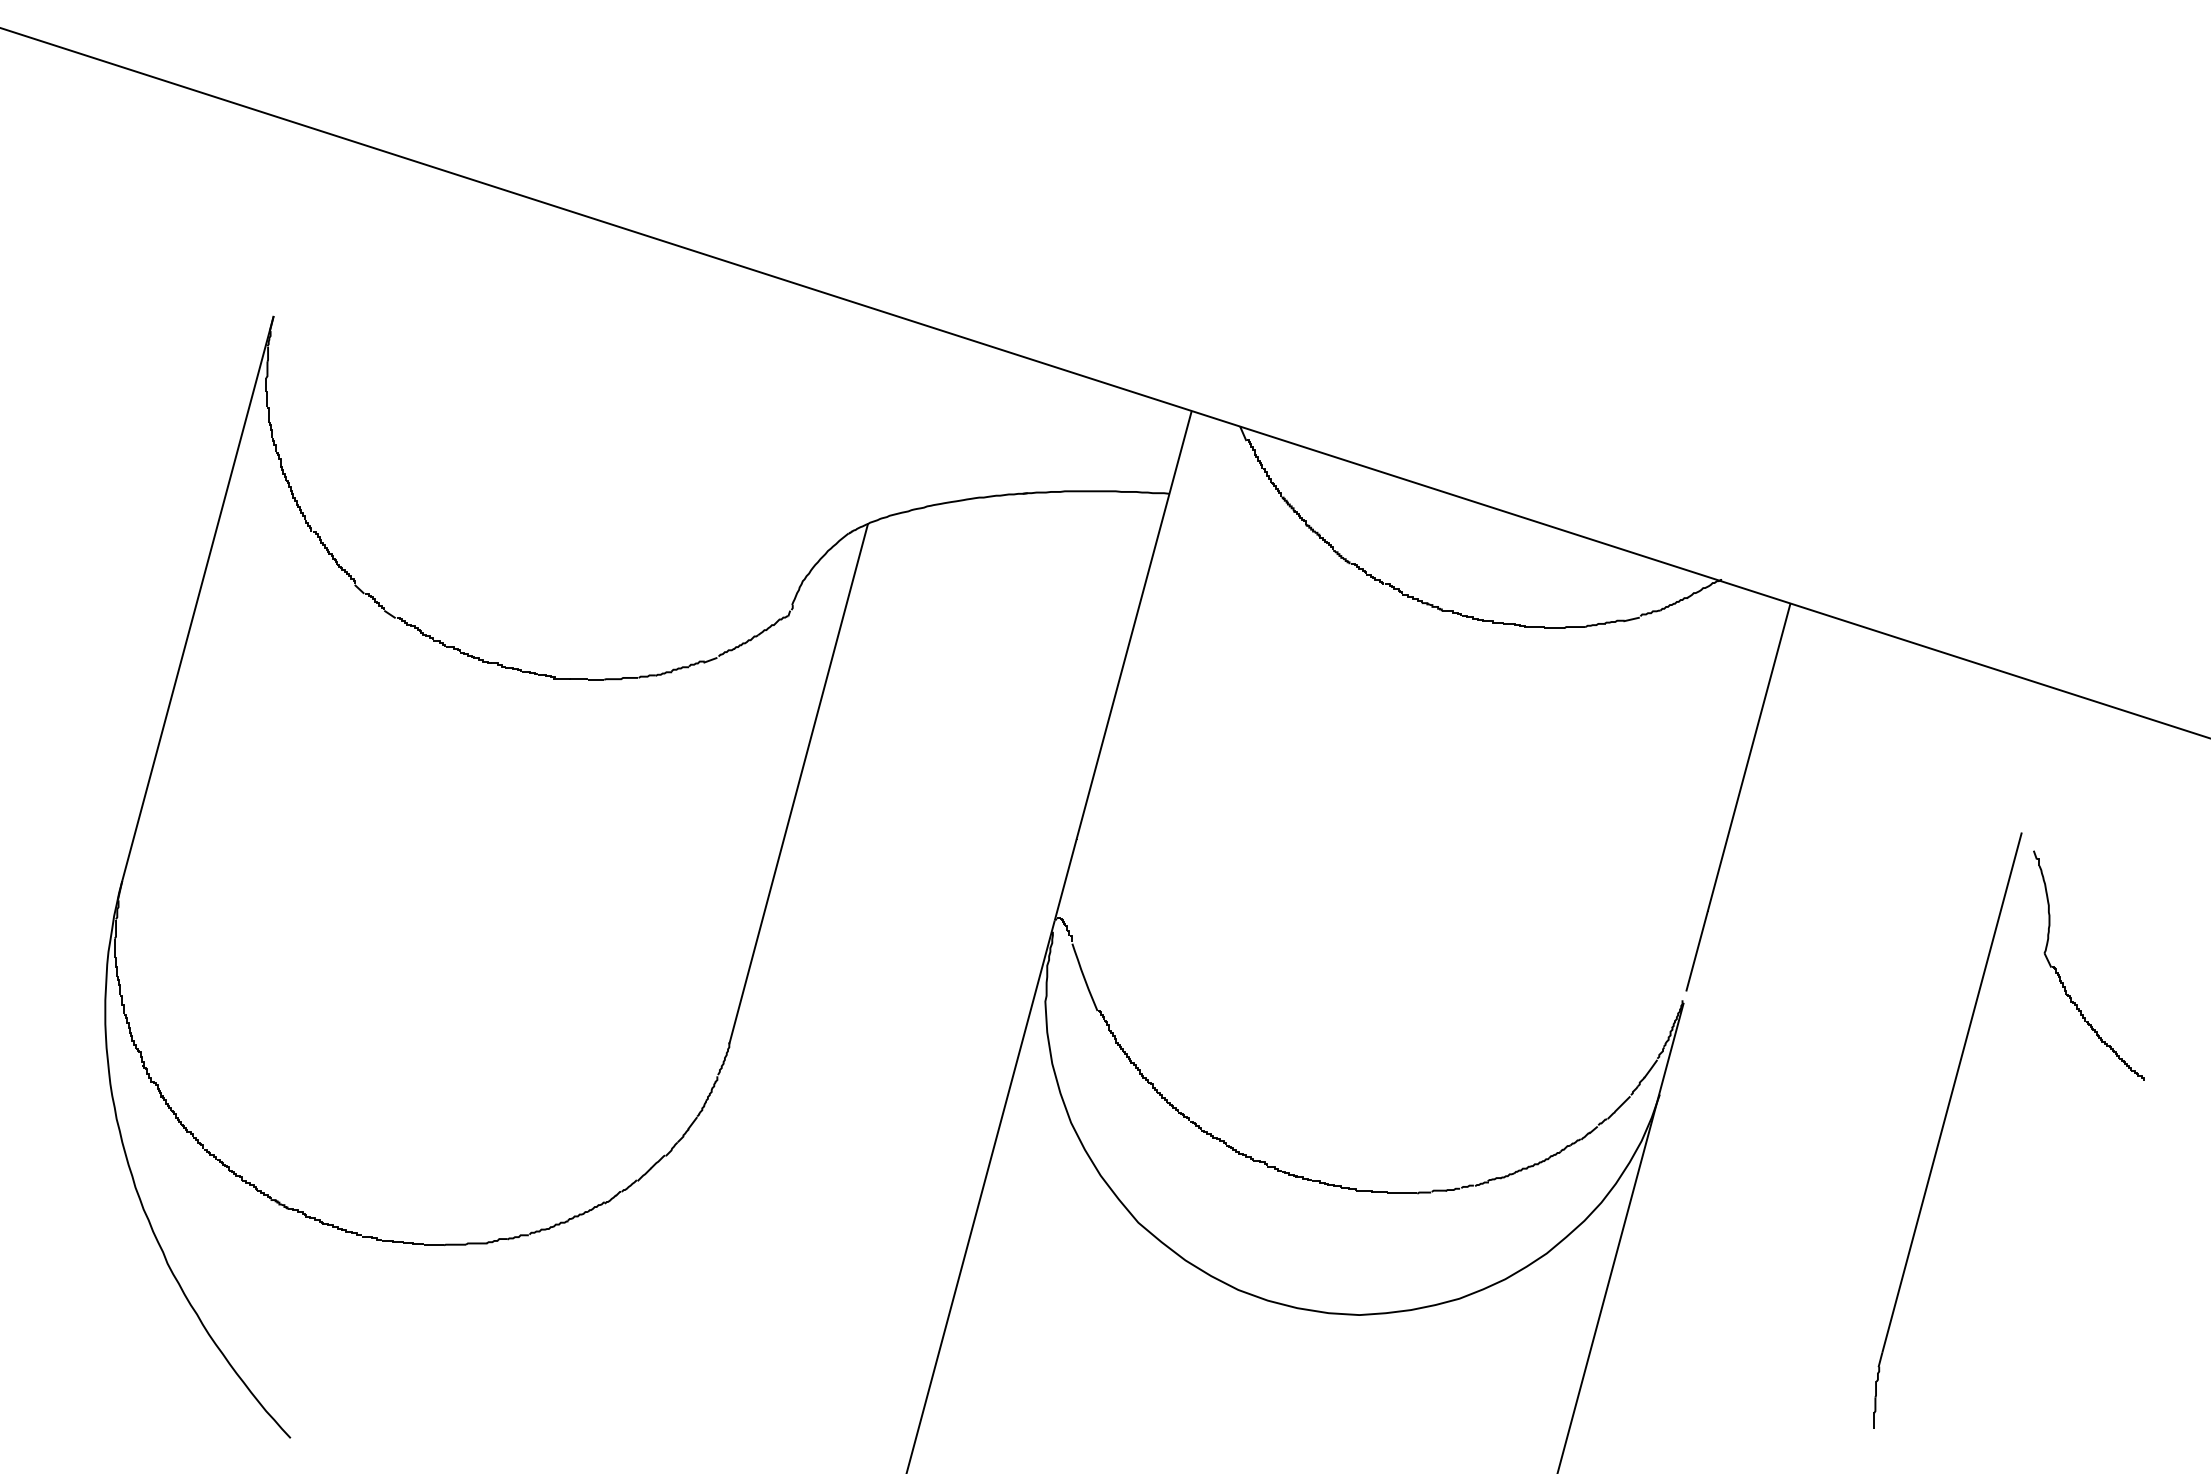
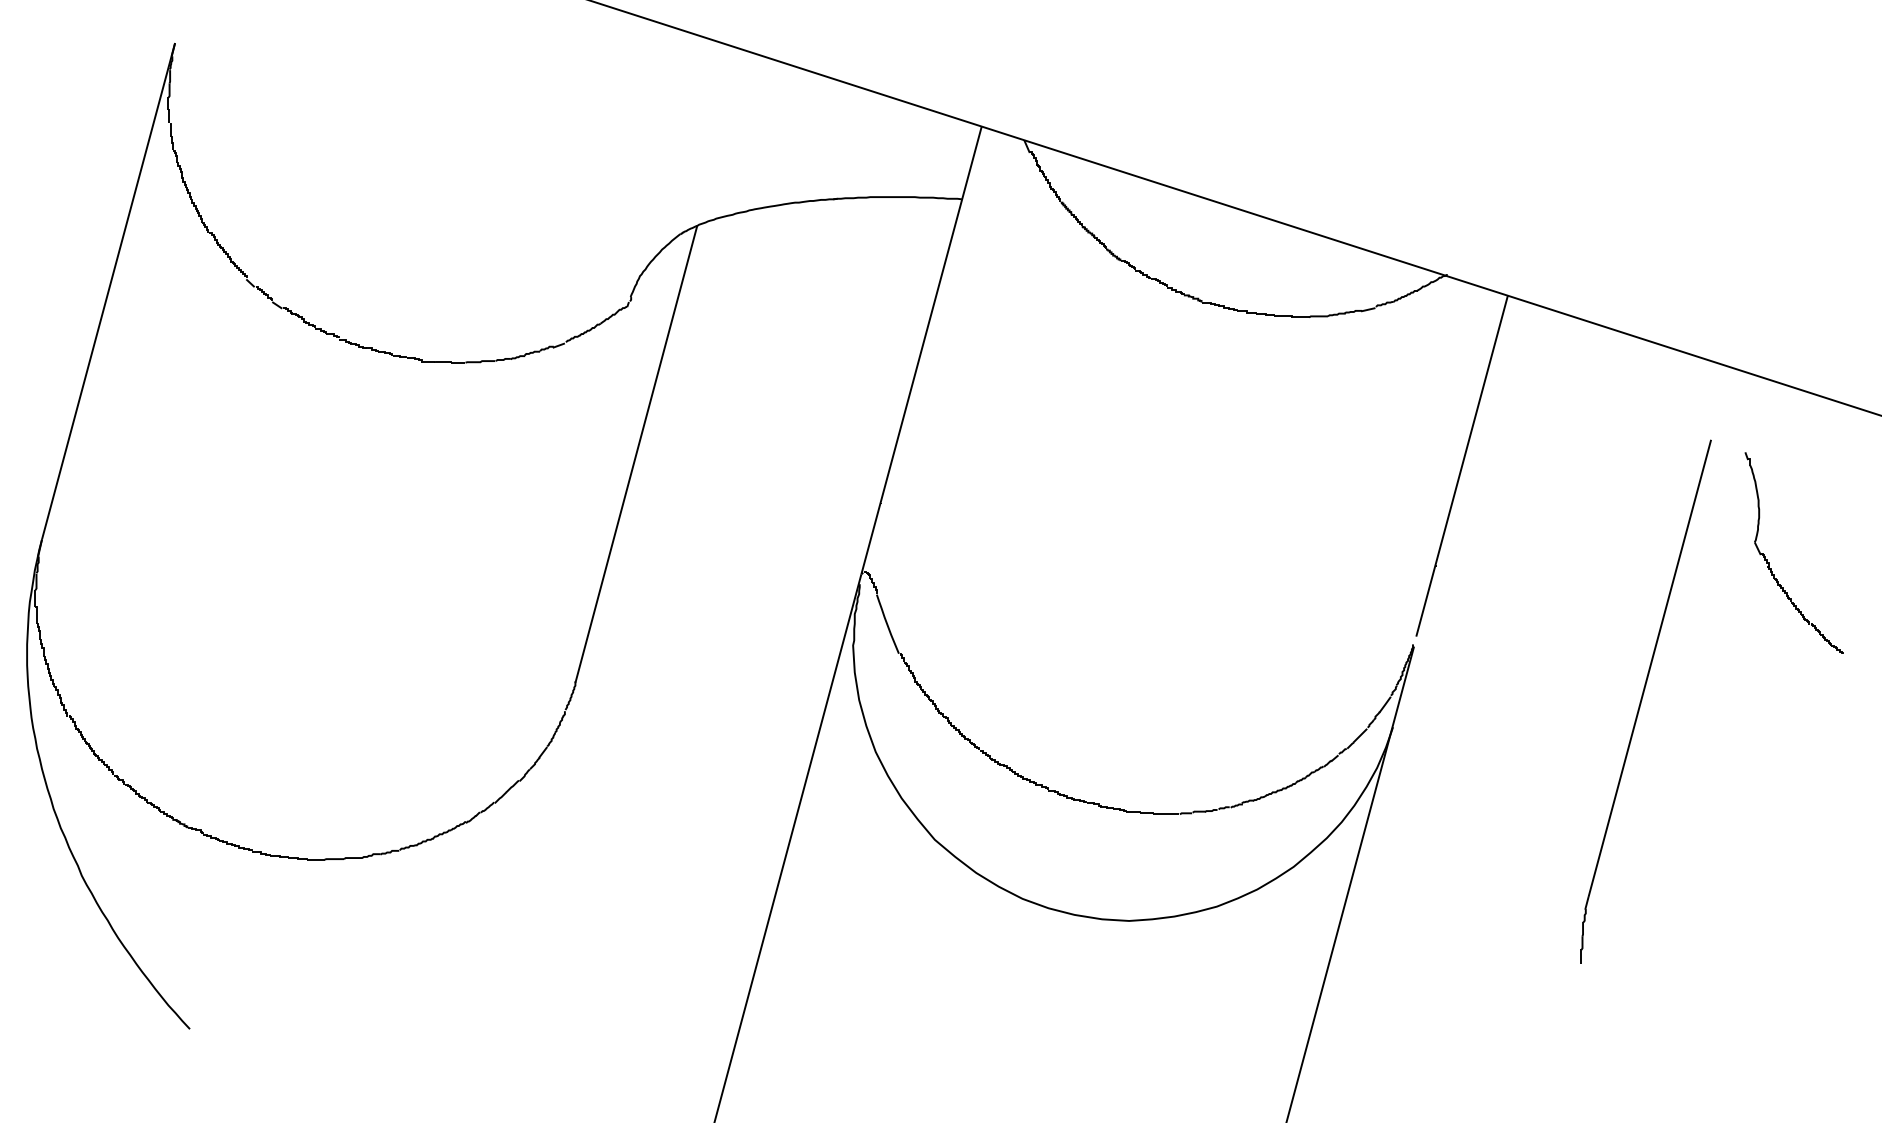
part: (2060, 976) -> (1768, 562), moved
part: (1947, 1130) -> (1645, 701), moved

